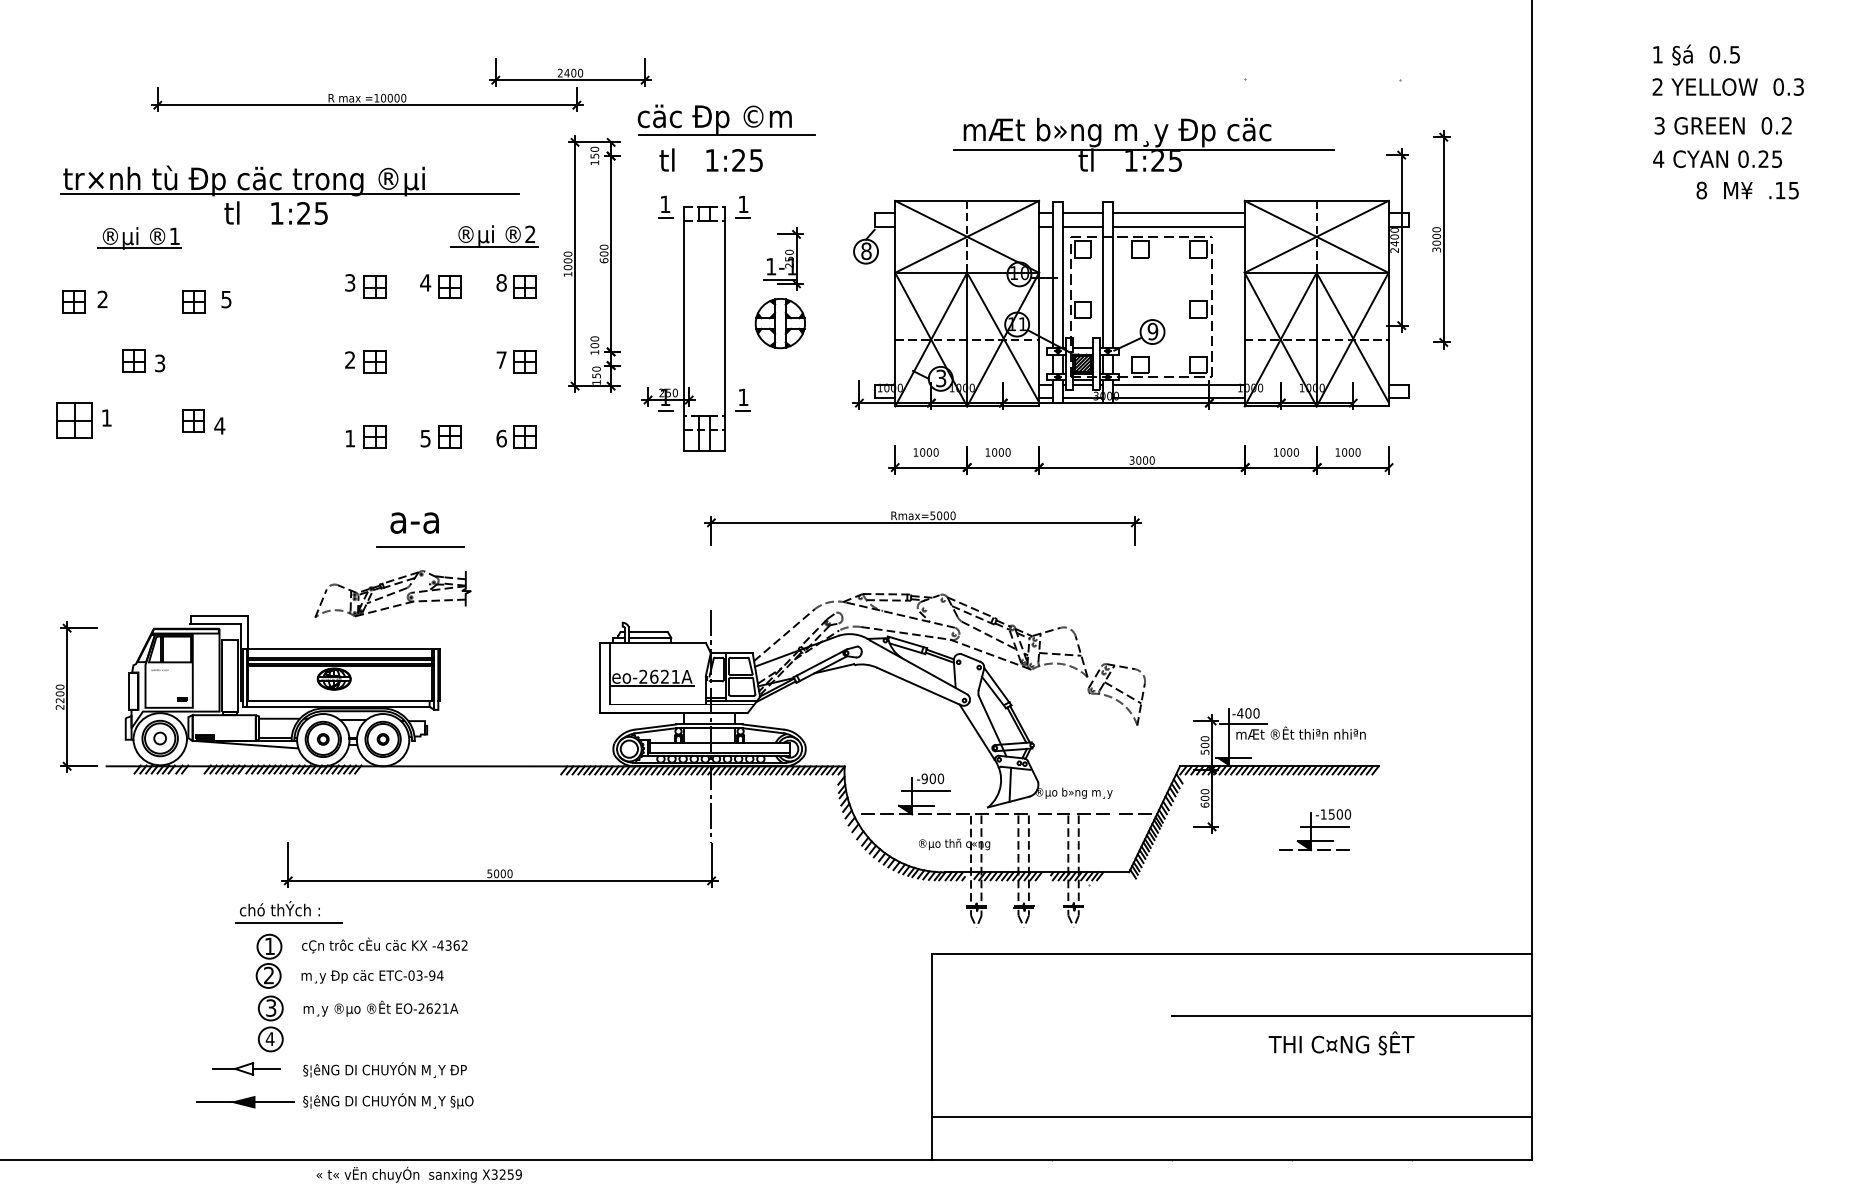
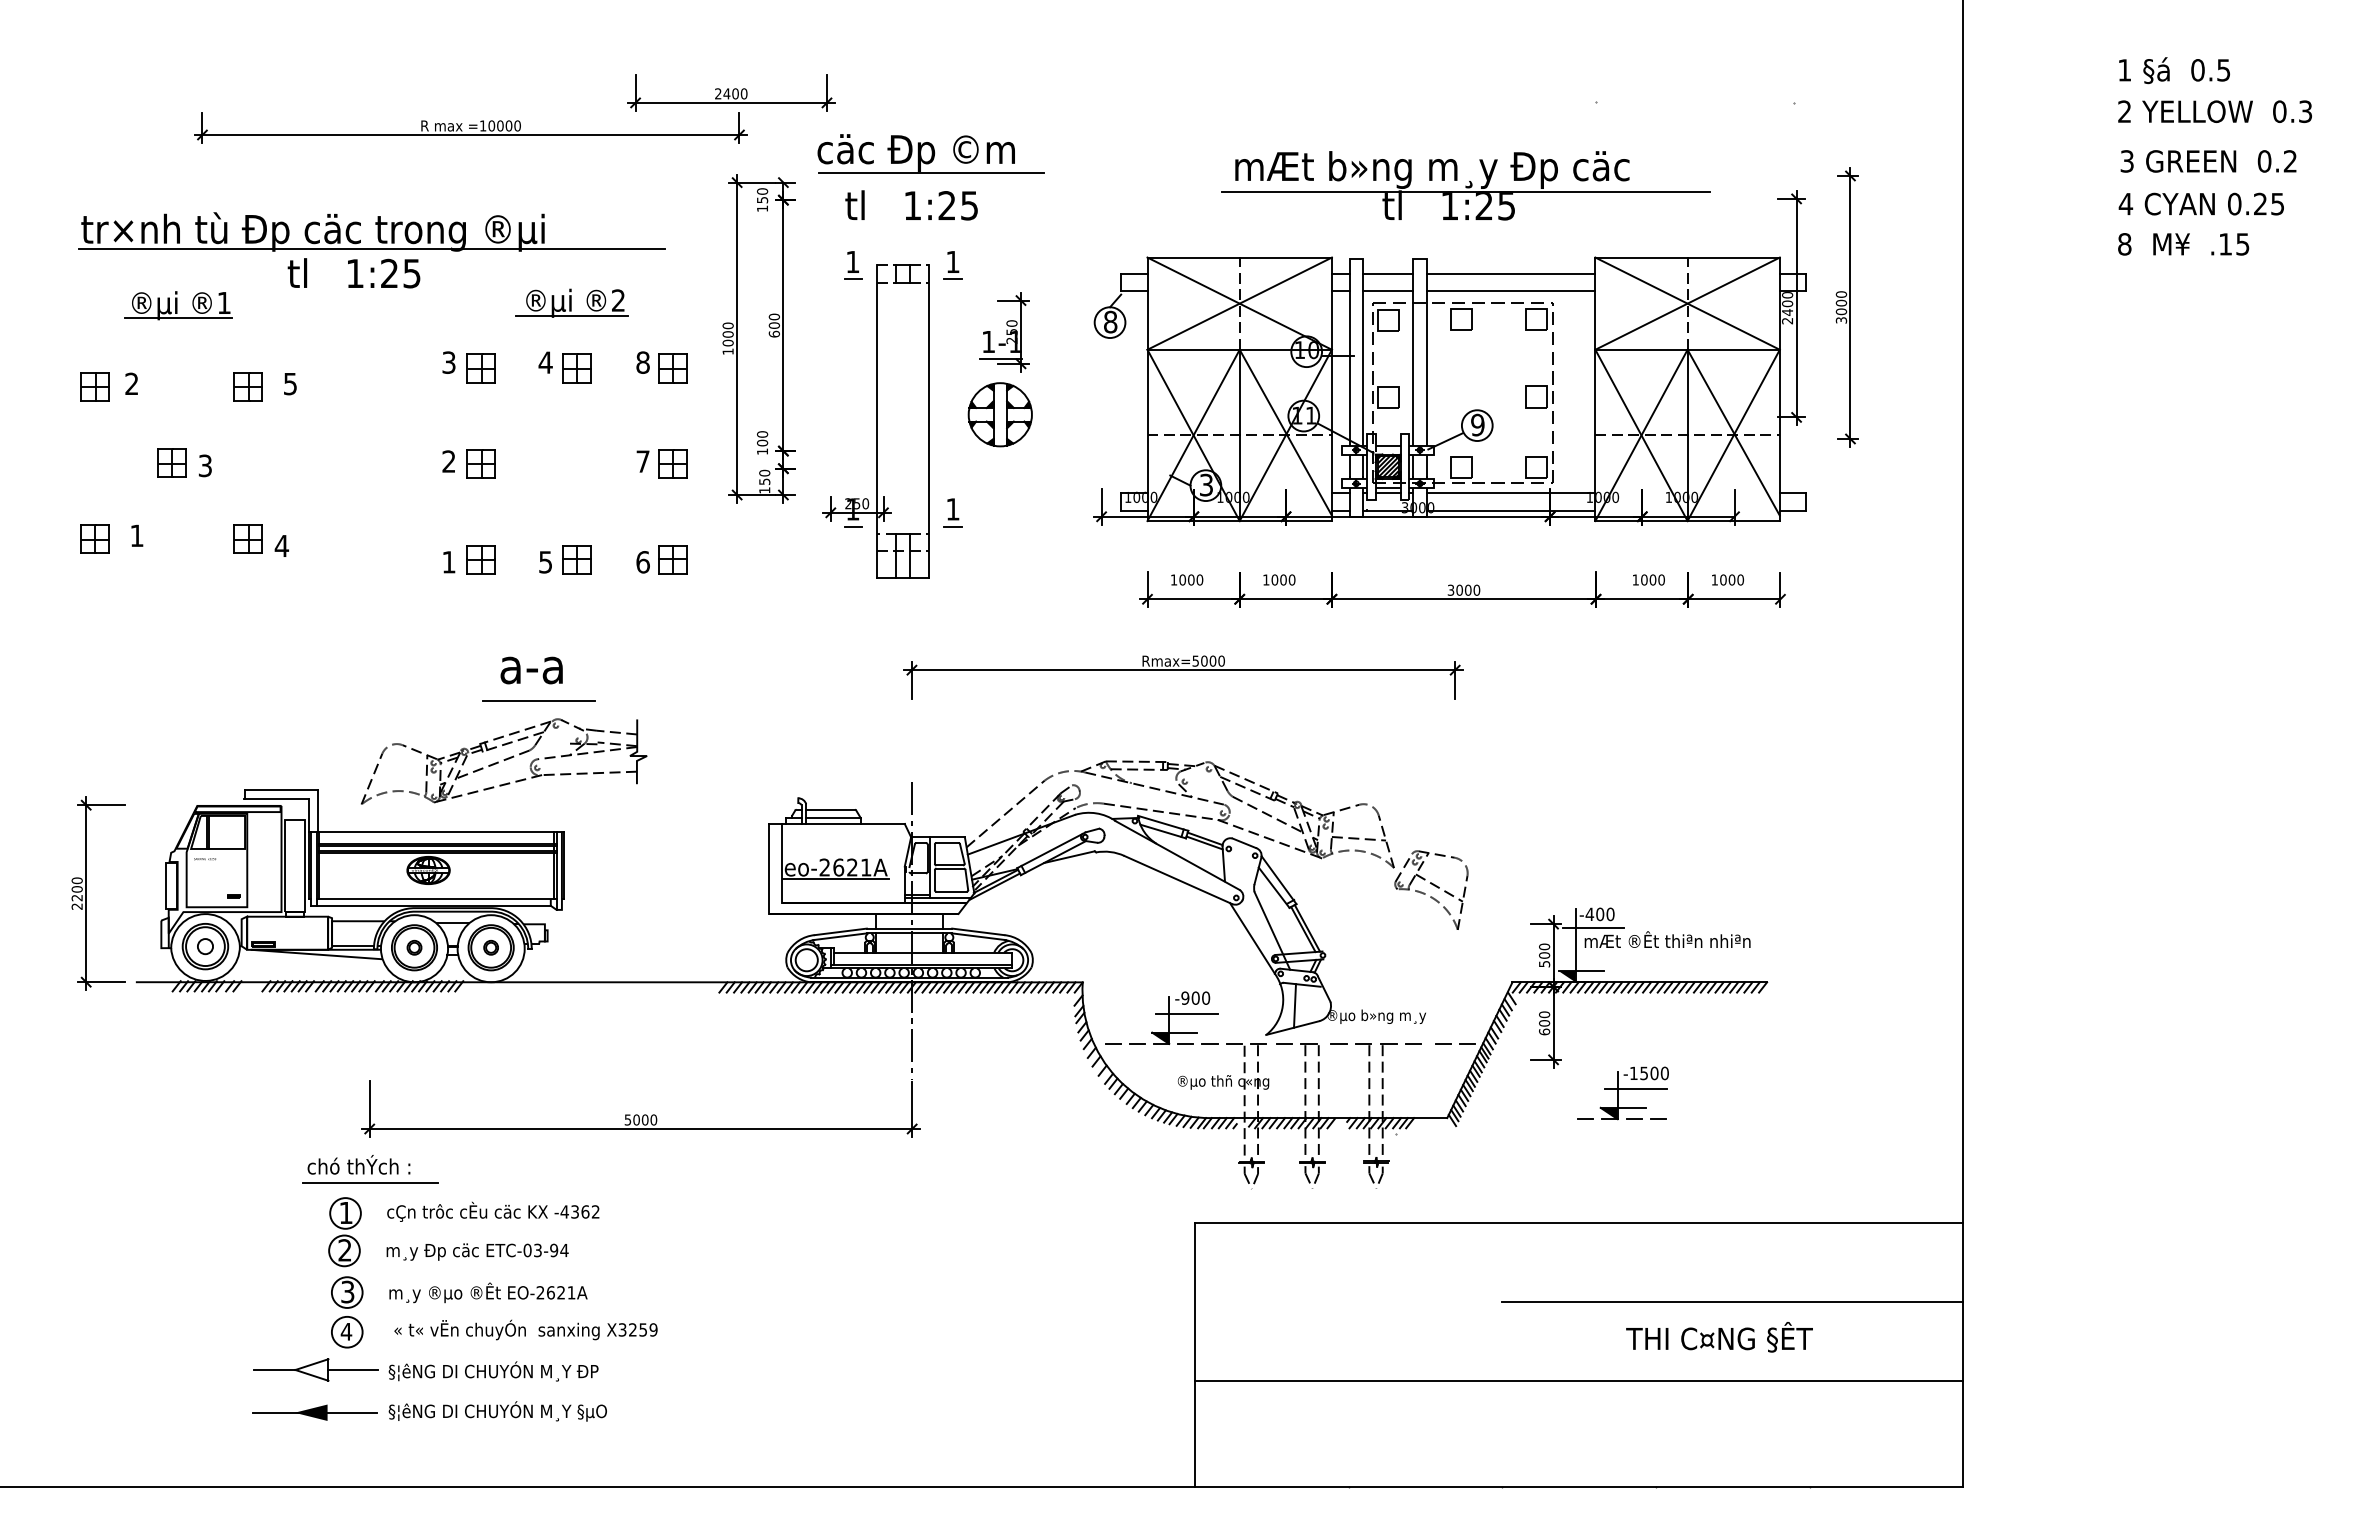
text: (1747, 190) -> (2183, 244), moved
part: (494, 236) -> (572, 303), moved
part: (73, 420) -> (94, 539), size x0.62
part: (392, 593) -> (503, 760), size x1.43
part: (1315, 830) -> (1623, 1093), moved
part: (246, 1068) -> (316, 1369), size x1.43
line: (1231, 1116) -> (1578, 1381), moved
text: (418, 1174) -> (524, 1329), moved

